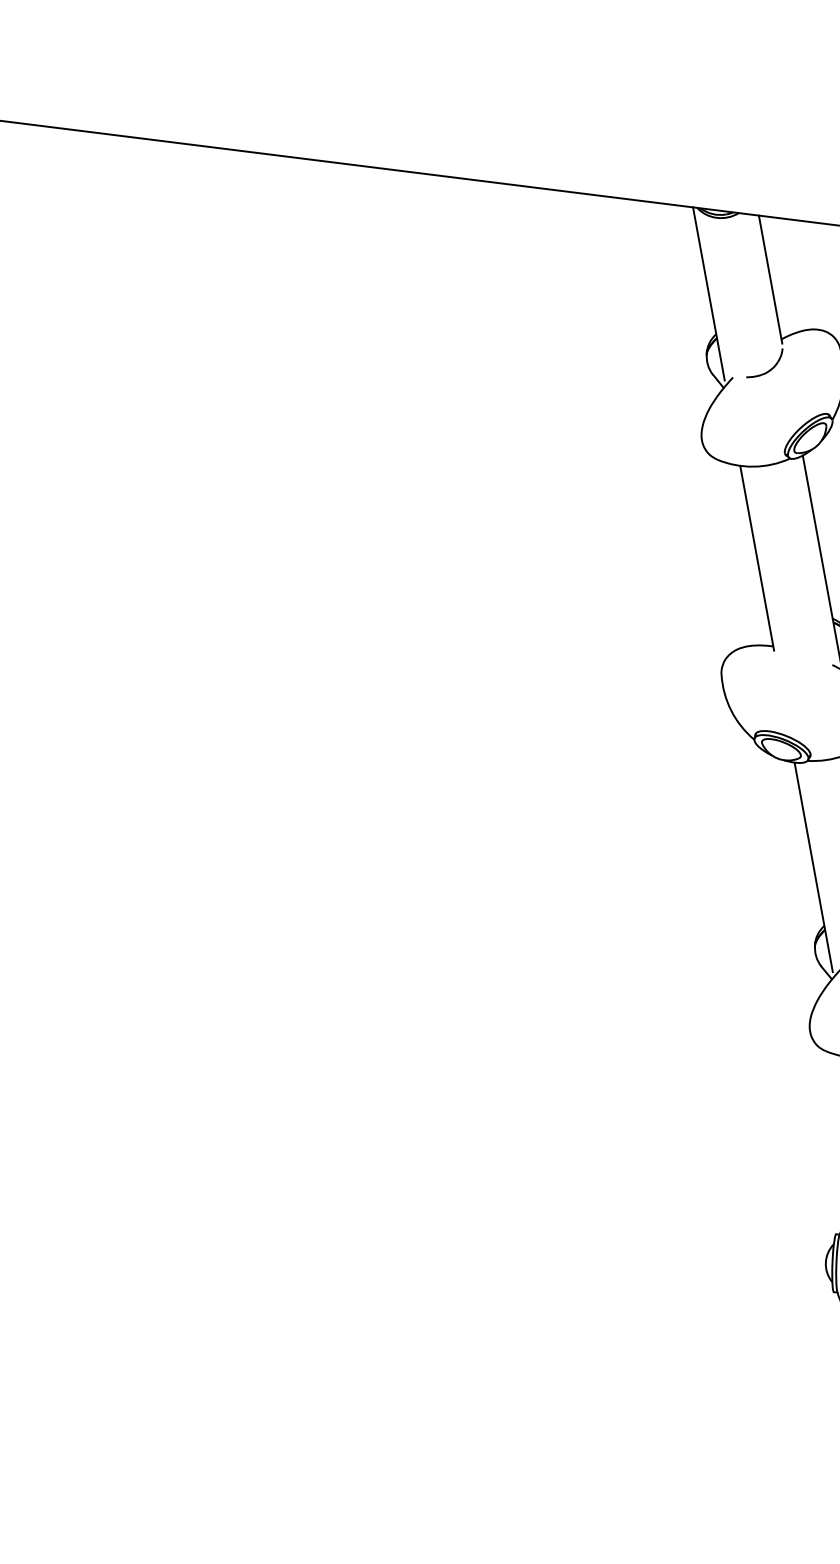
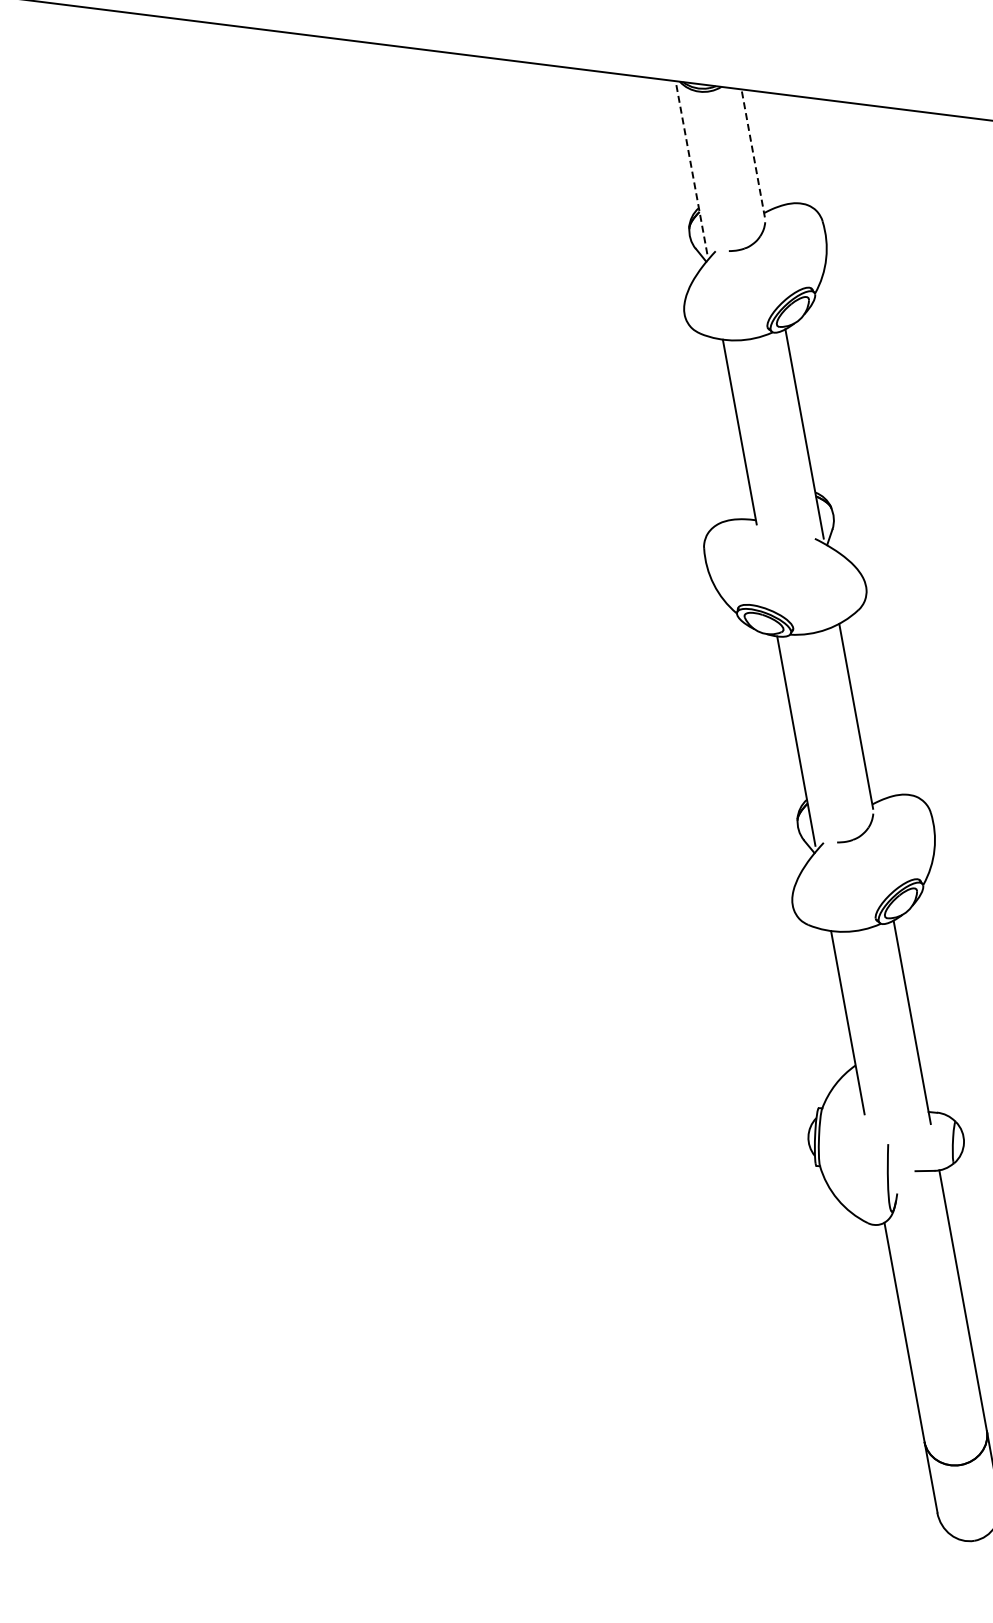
line: (770, 278) -> (753, 152), solid -> dashed
line: (708, 293) -> (691, 167), solid -> dashed

